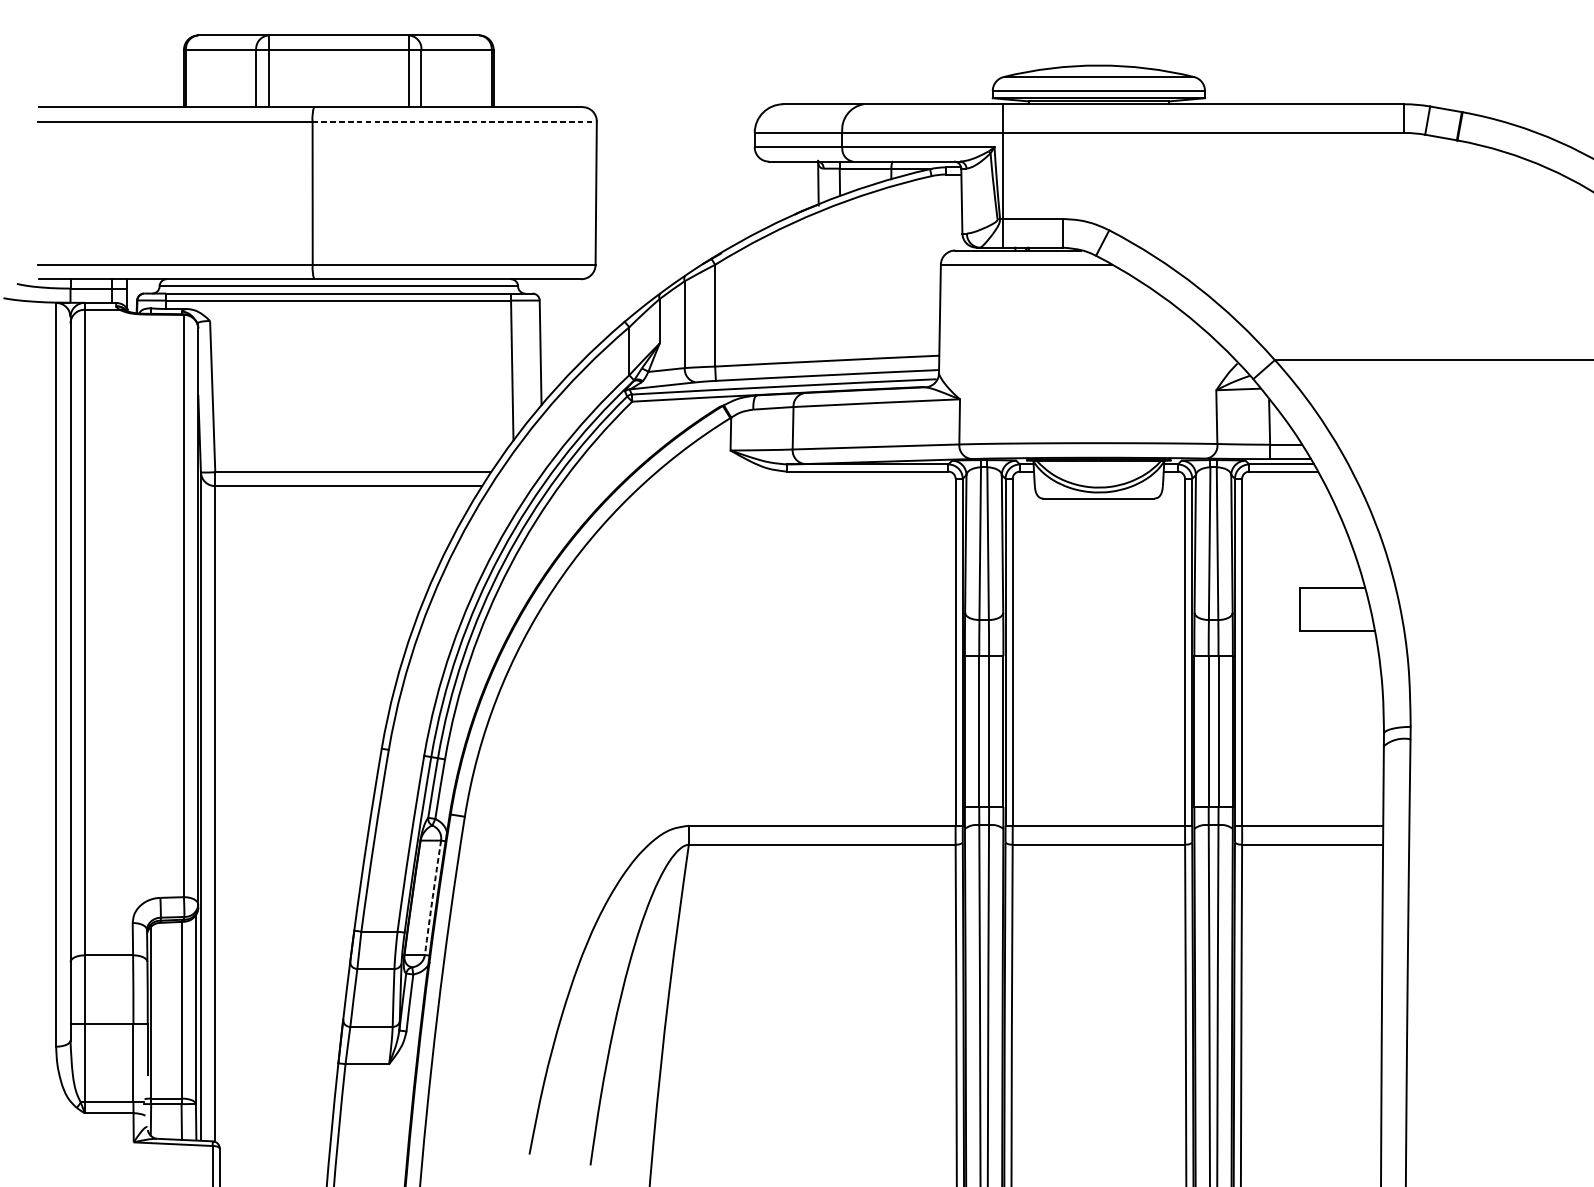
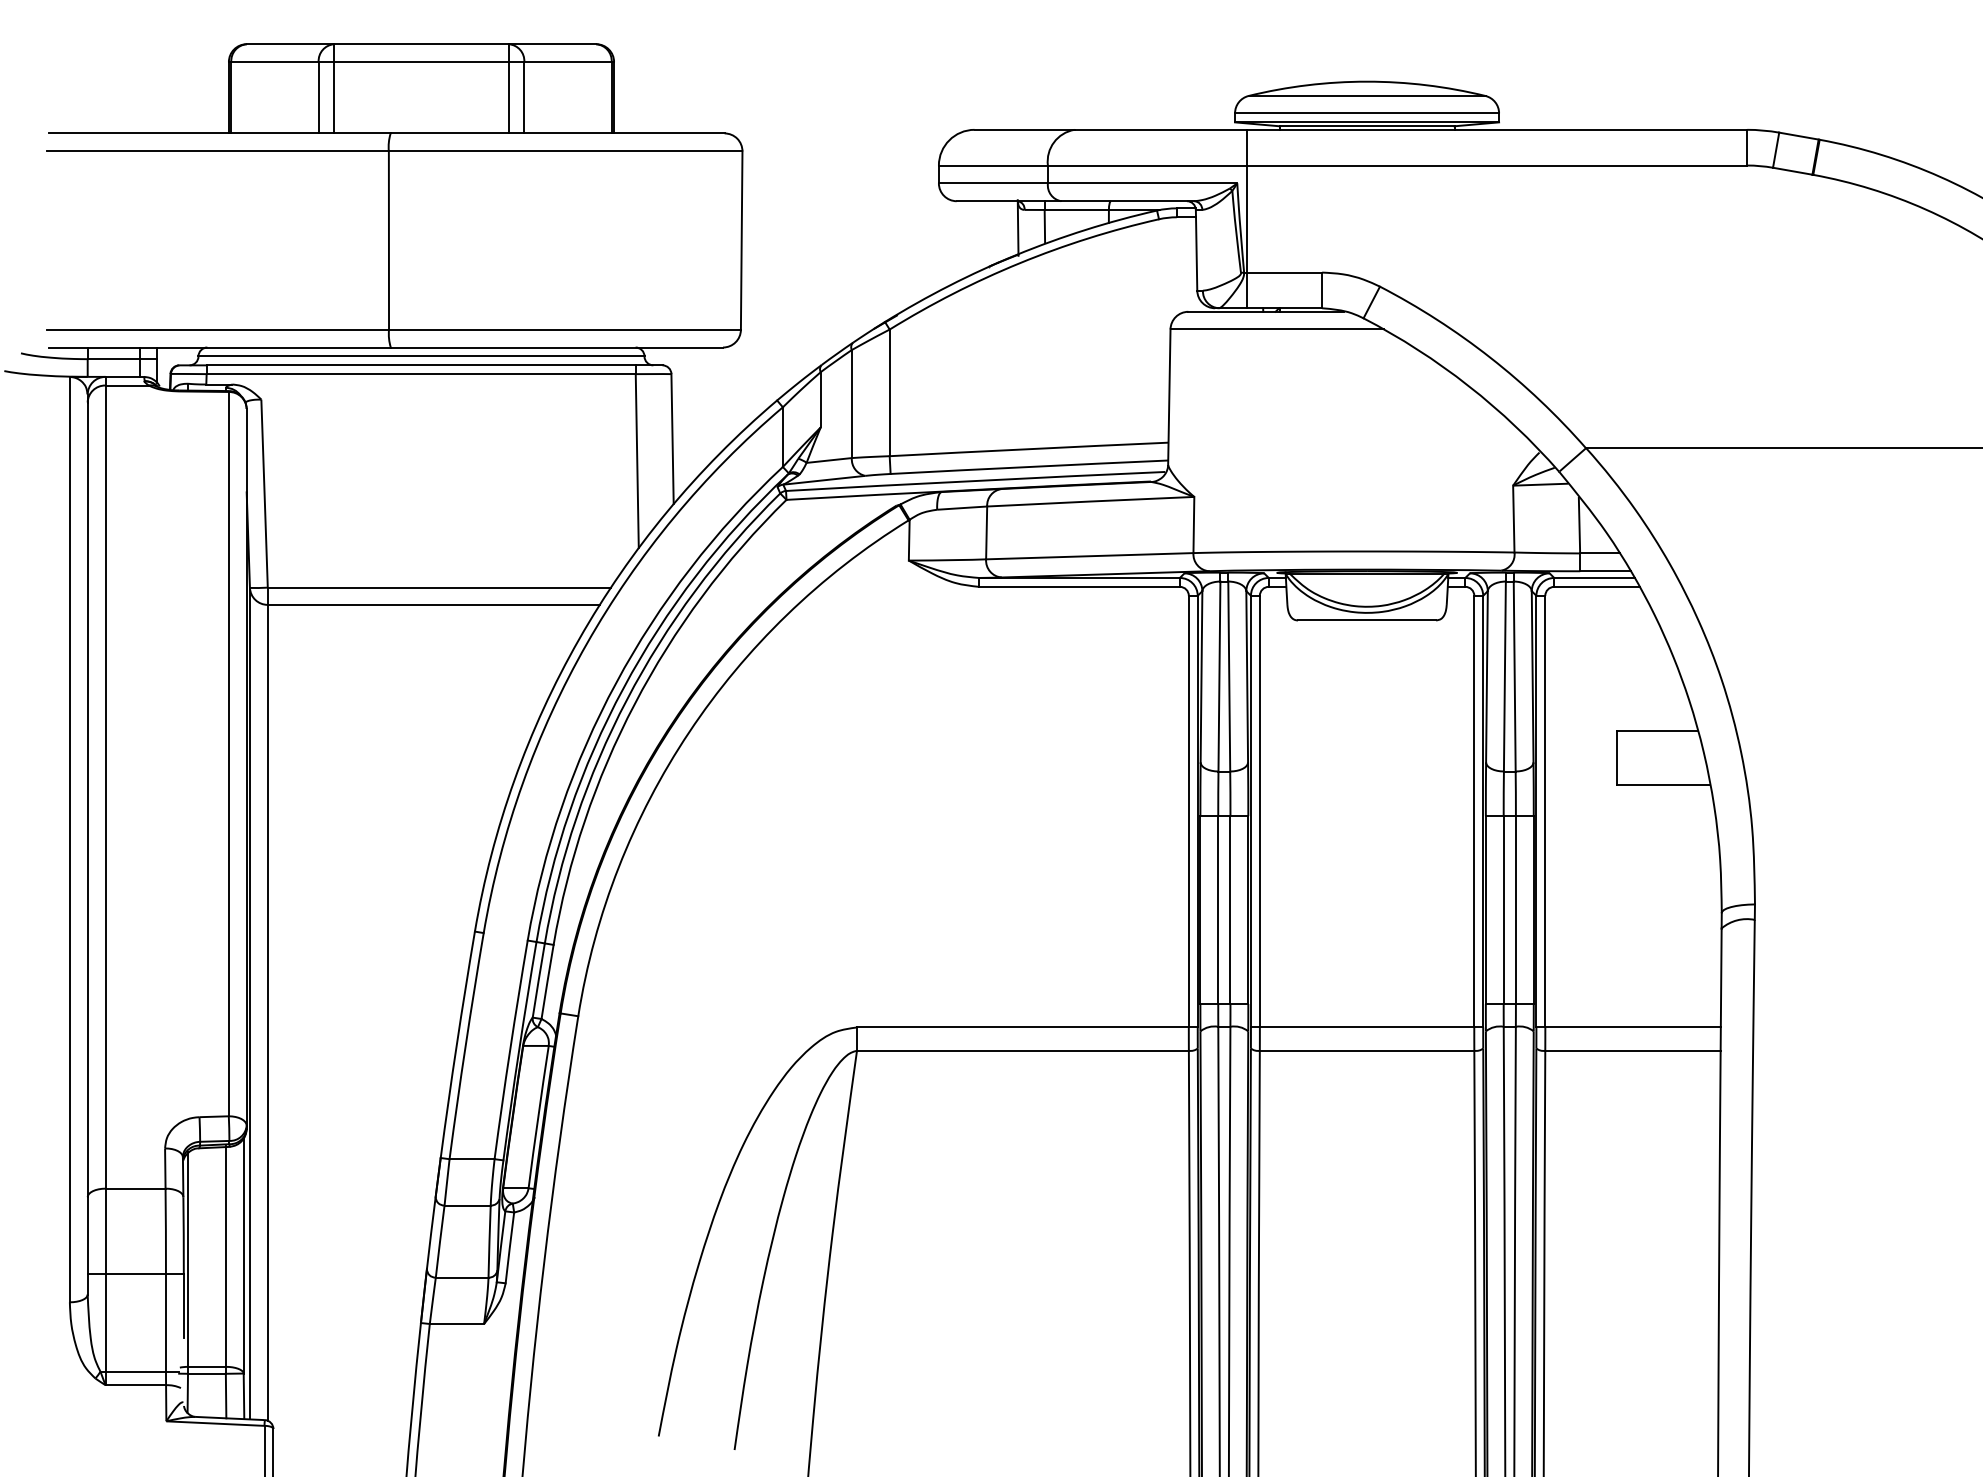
line: (454, 121) -> (565, 151), dashed -> solid
arc: (432, 898) -> (538, 1117), dashed -> solid

